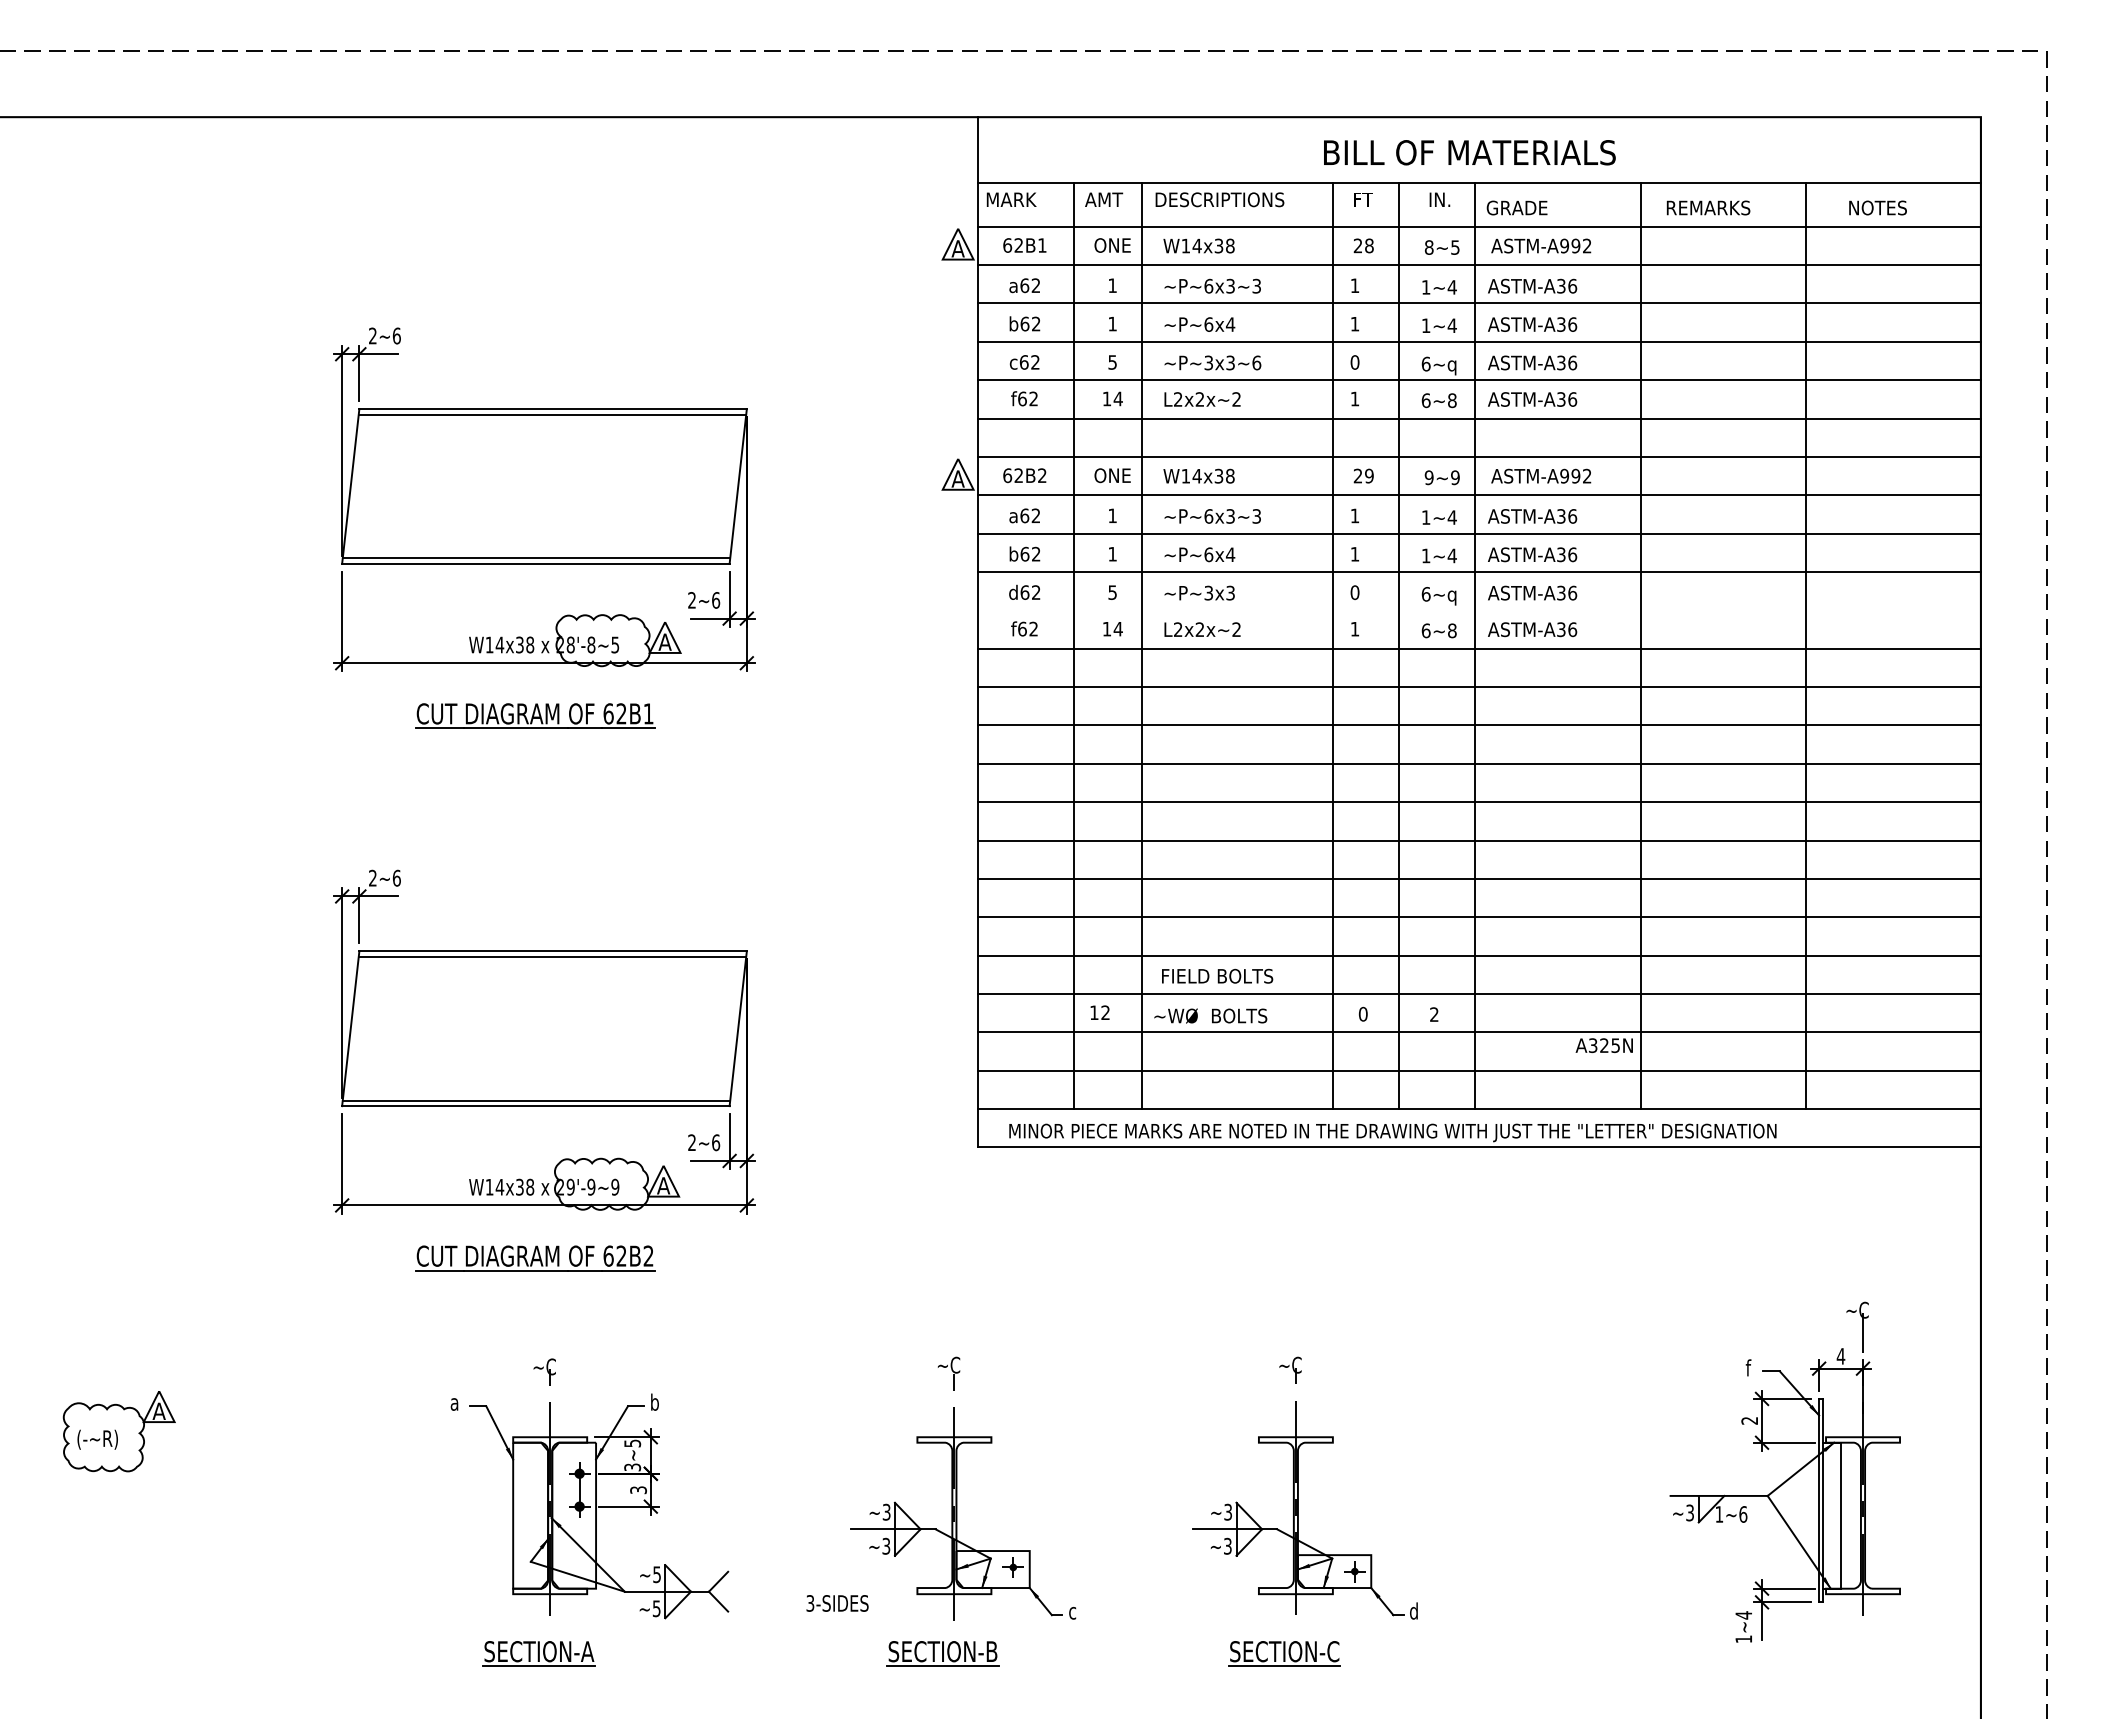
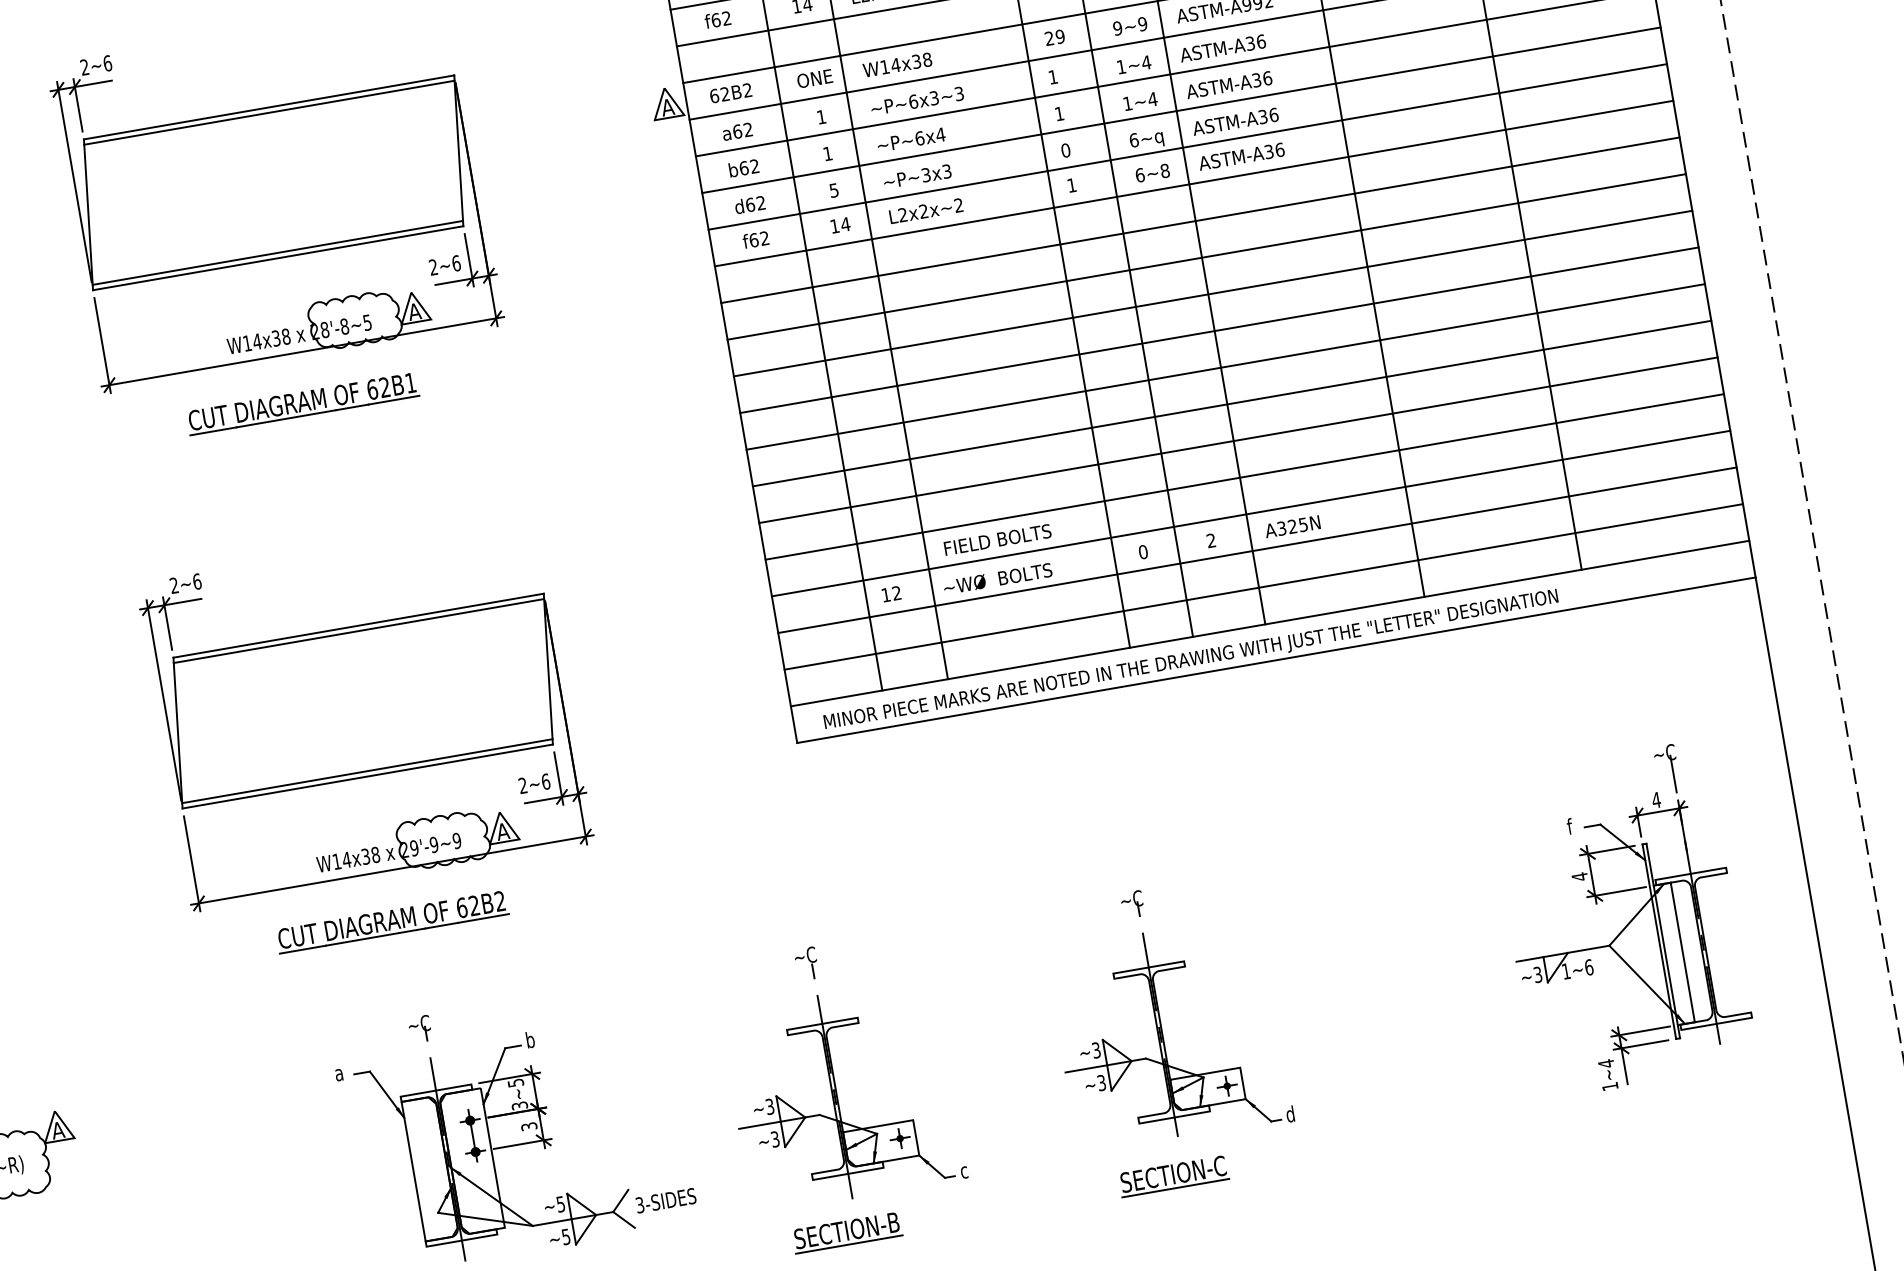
line: (1479, 610) -> (1187, 147), added
text: (1603, 1045) -> (1291, 526), moved
text: (1749, 1420) -> (1579, 876), 2 -> 4
text: (837, 1603) -> (666, 1200), moved

